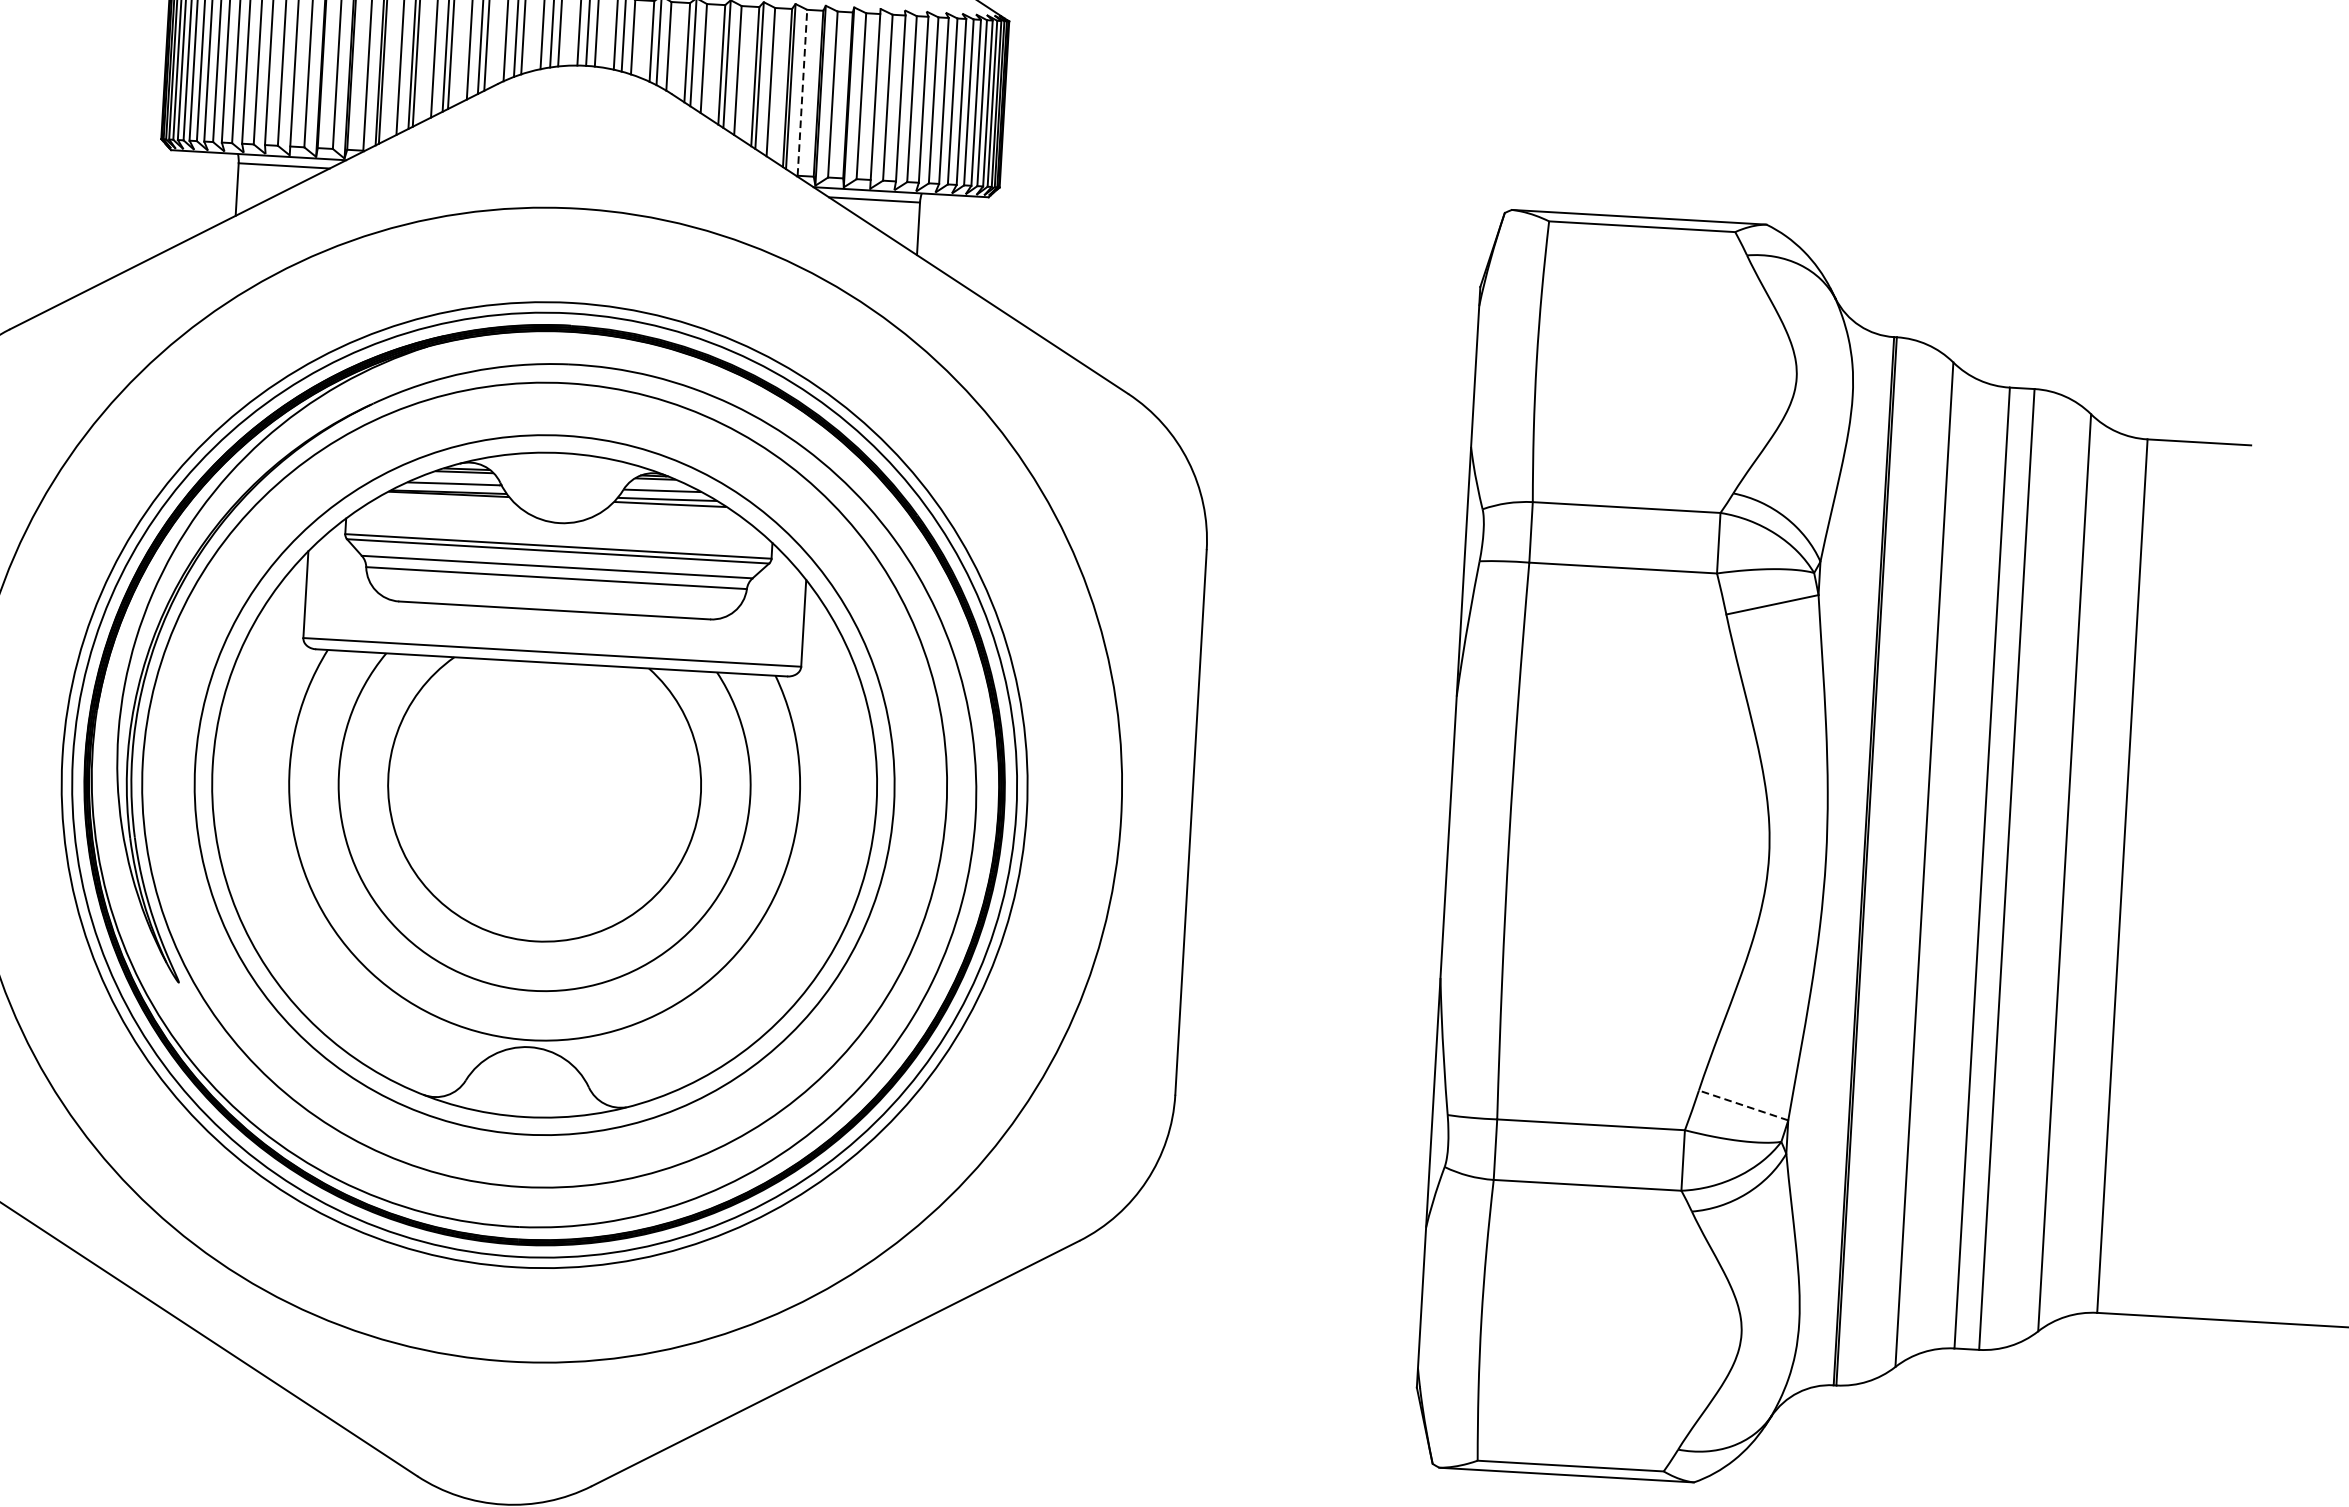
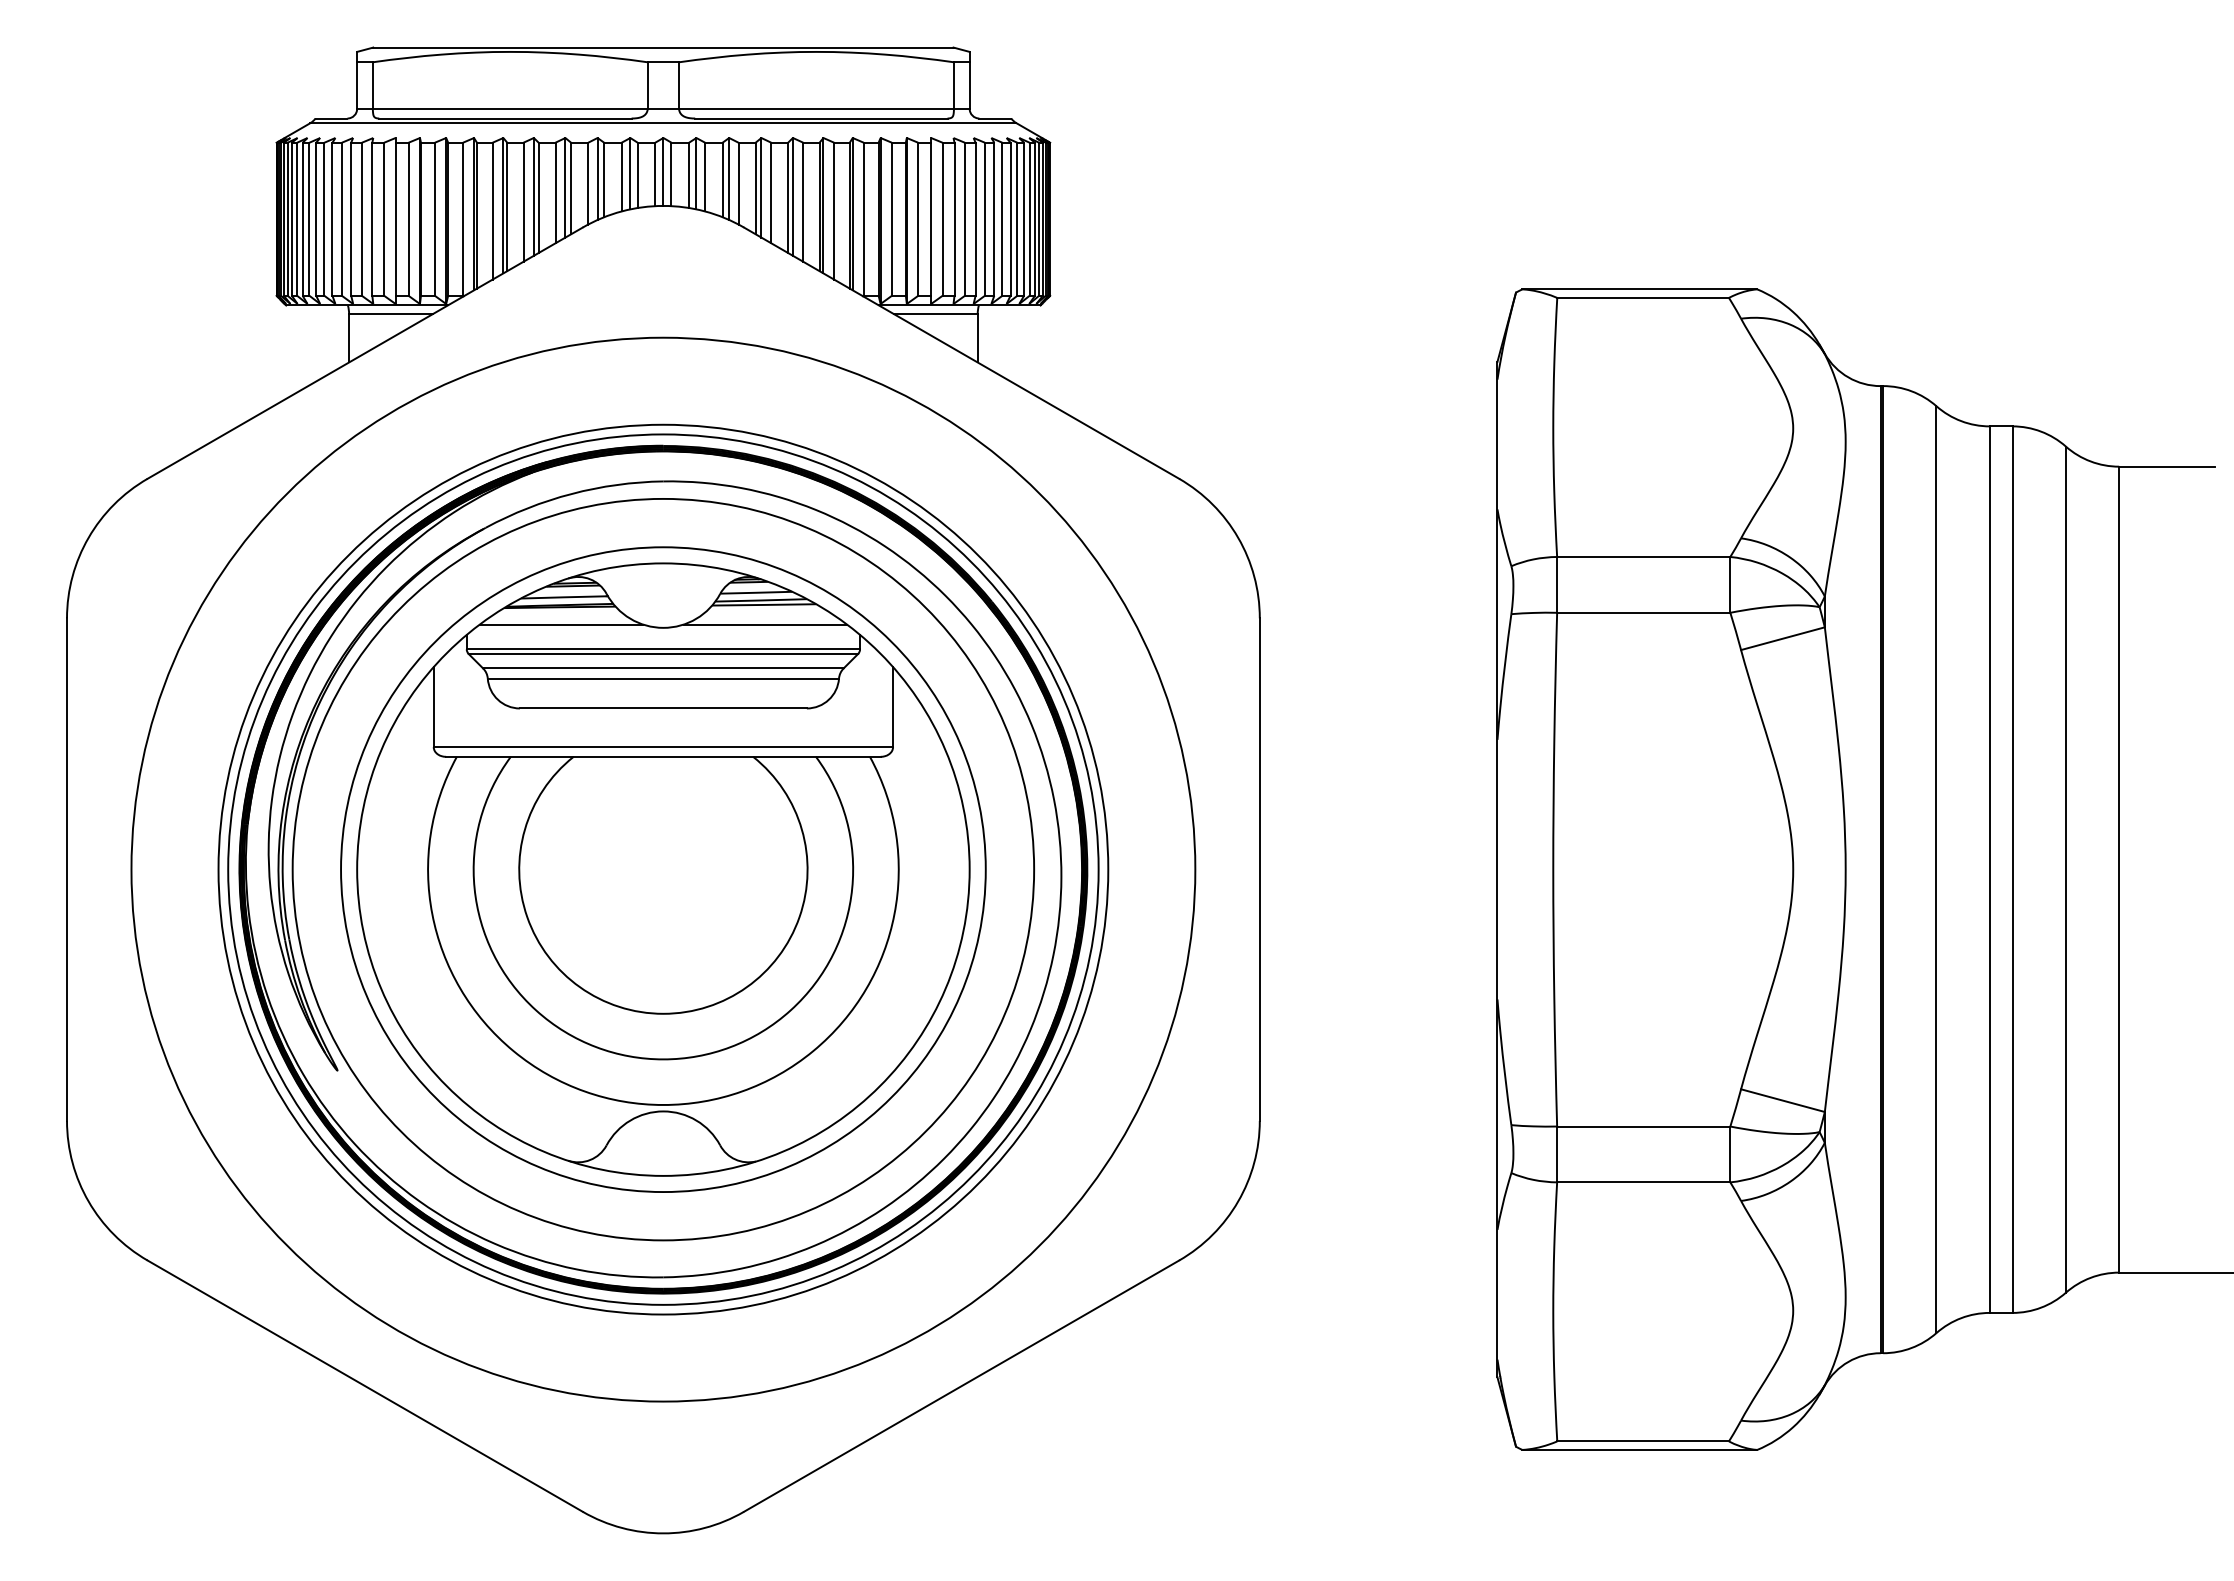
line: (802, 93) -> (863, 219), dashed -> solid
line: (449, 513) -> (561, 624), added
line: (670, 525) -> (765, 624), added
line: (1743, 1105) -> (1782, 1100), dashed -> solid

